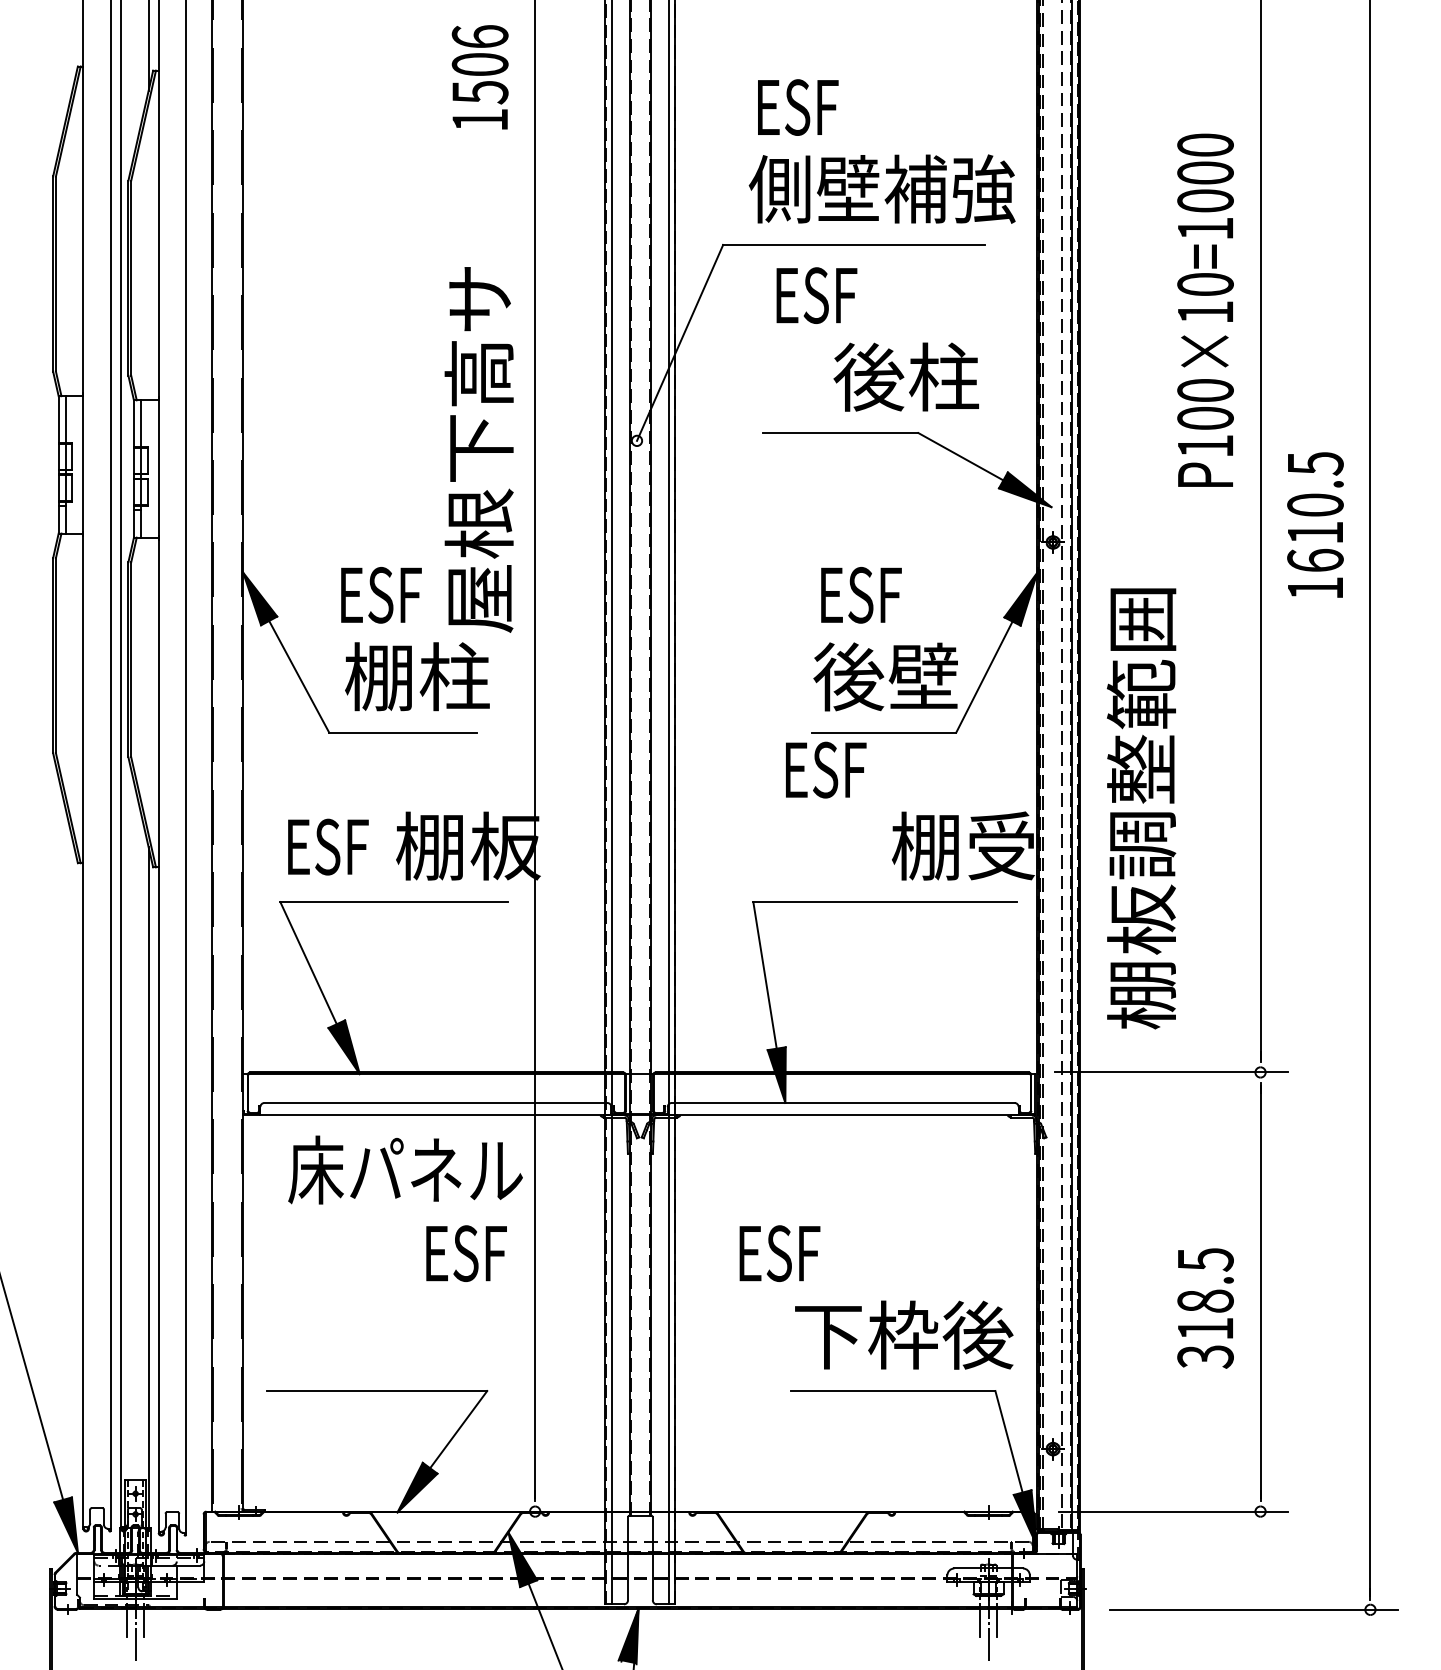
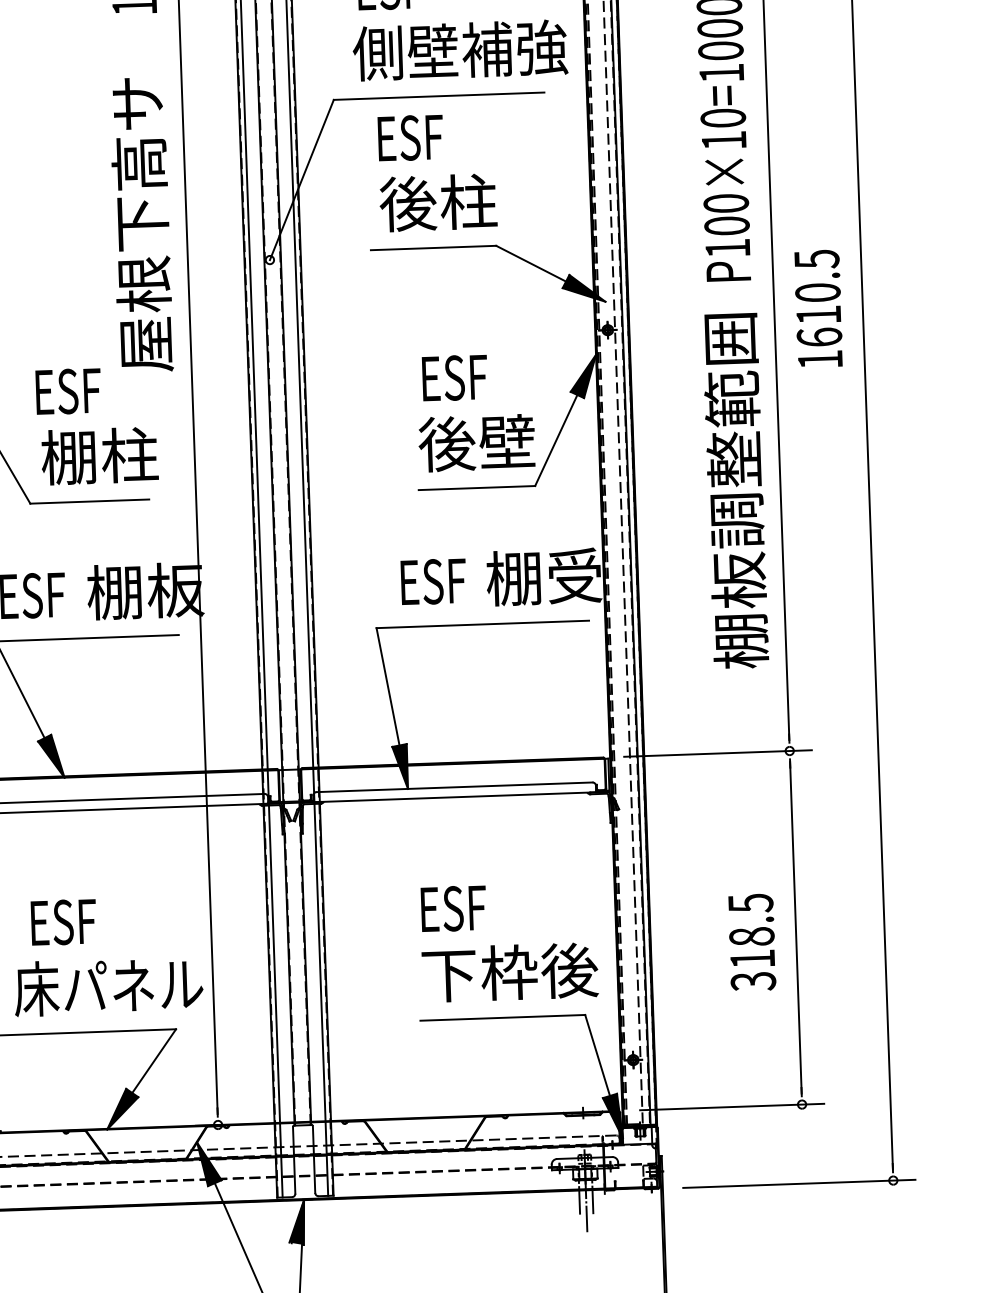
text: (905, 376) -> (437, 202), moved
text: (478, 449) -> (140, 224), moved
text: (826, 769) -> (433, 581), moved
text: (1141, 808) -> (735, 490), moved
text: (405, 1169) -> (108, 986), moved
text: (466, 1253) -> (63, 922), moved
text: (779, 1253) -> (453, 908), moved

